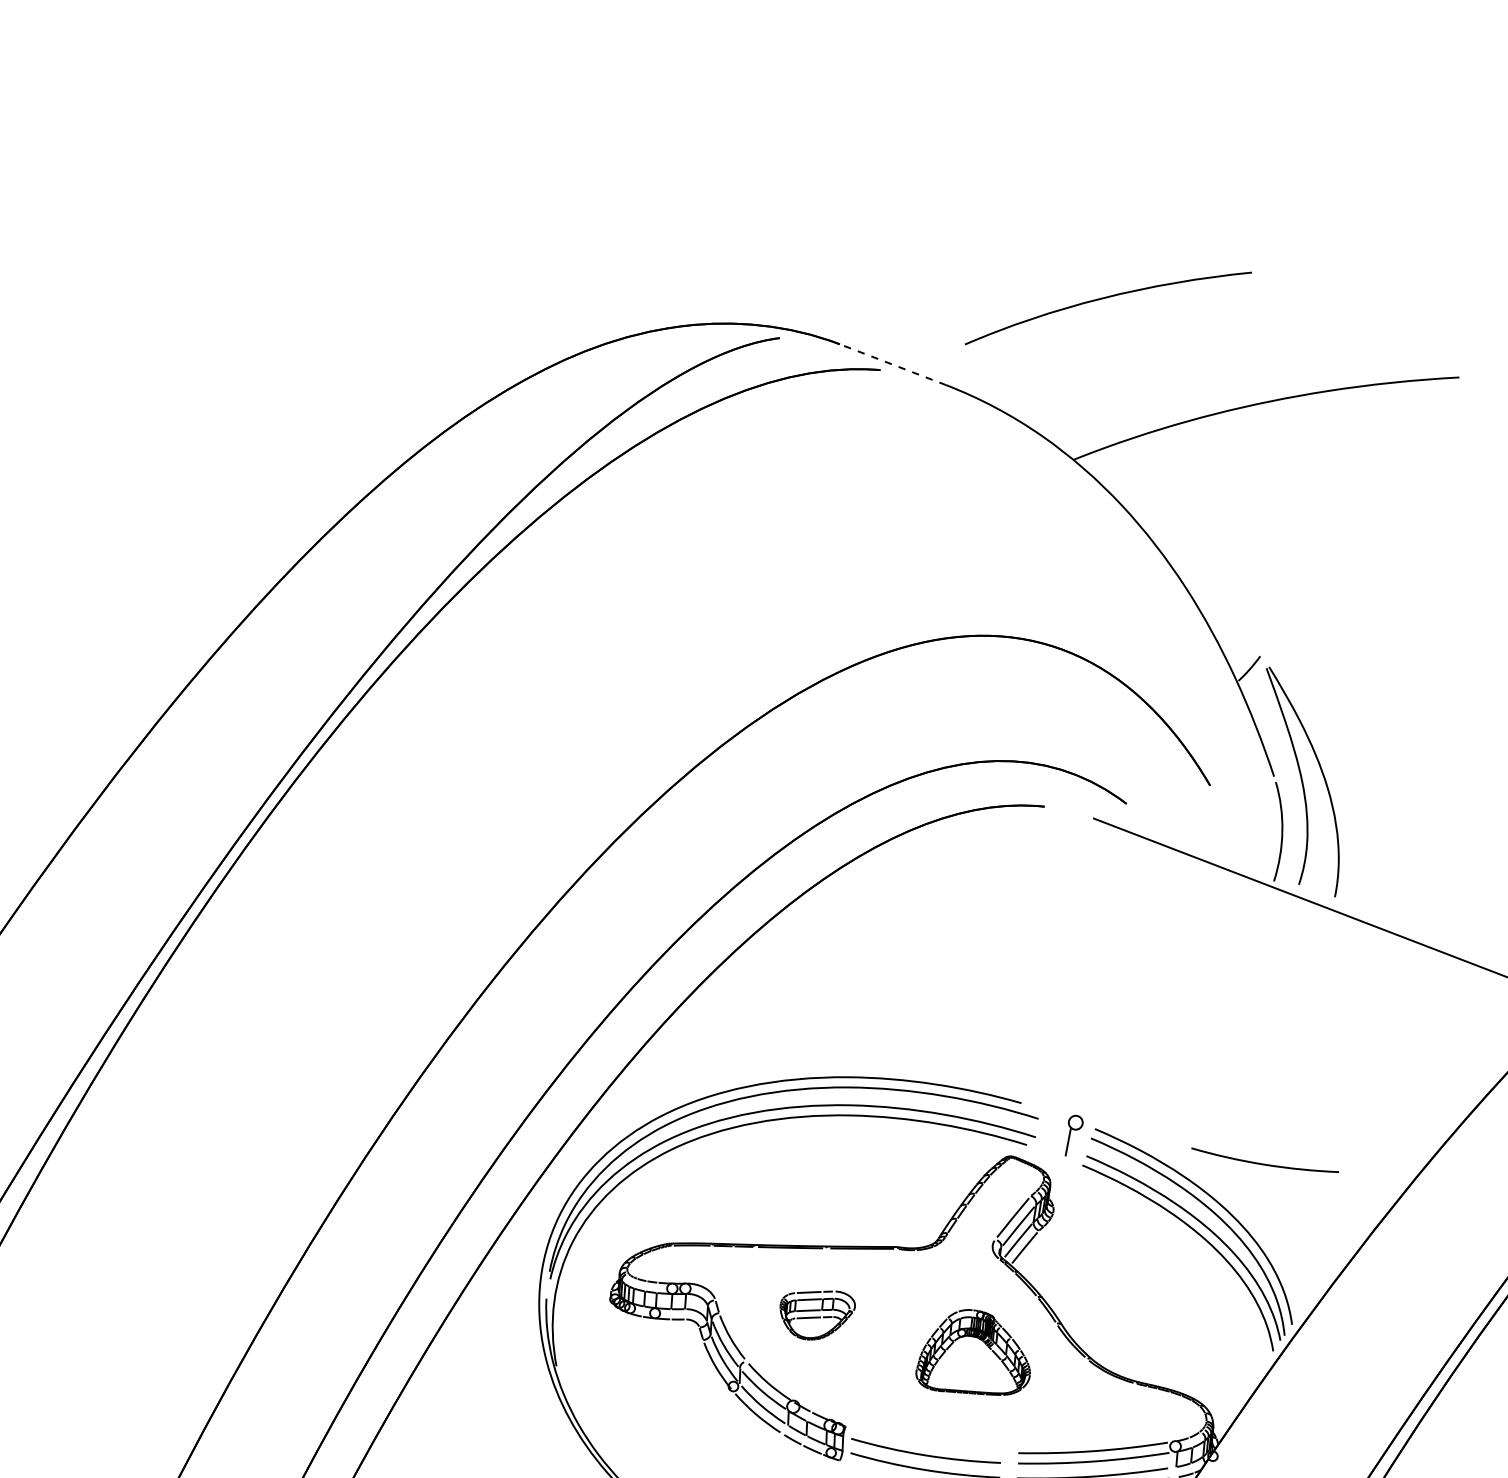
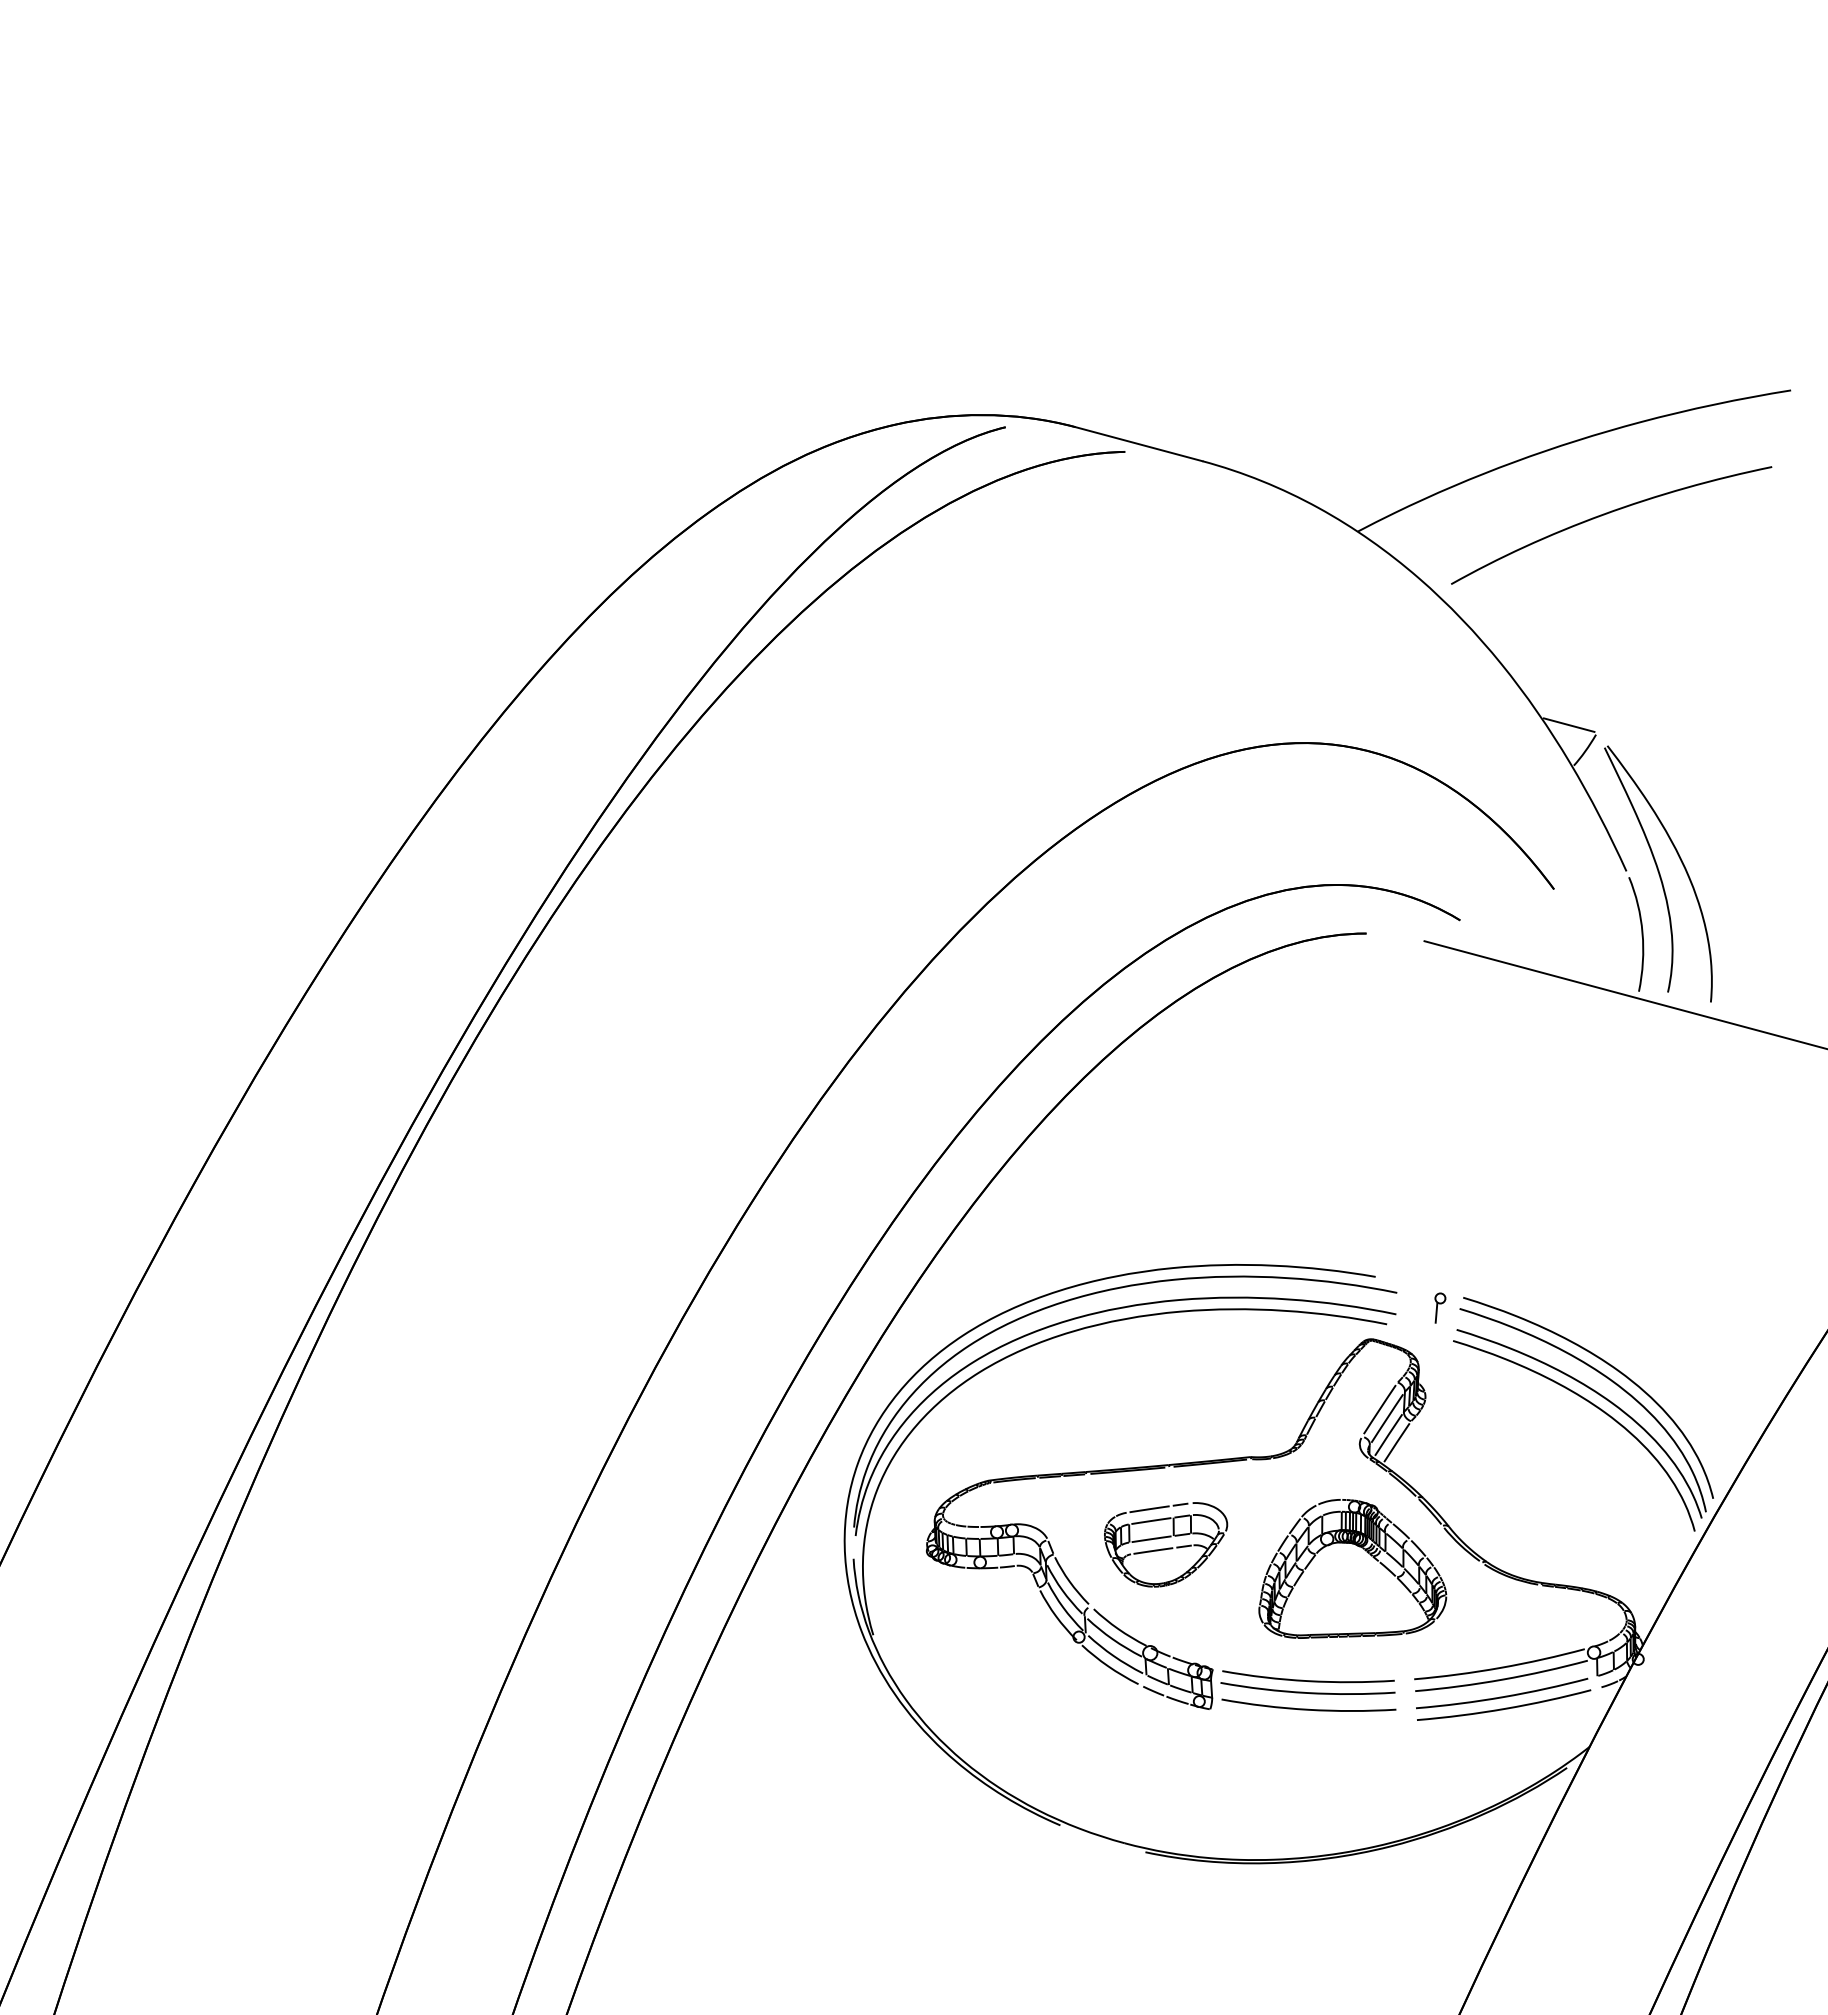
curve: (1105, 298) -> (1607, 514), moved
line: (892, 364) -> (1138, 444), dashed -> solid
line: (1237, 645) -> (1568, 724), added
part: (1074, 1135) -> (1440, 1307), size x0.62
curve: (1264, 1164) -> (1308, 1680), moved
part: (817, 1314) -> (1166, 1544), size x1.43
part: (975, 1352) -> (1352, 1568), size x1.43

